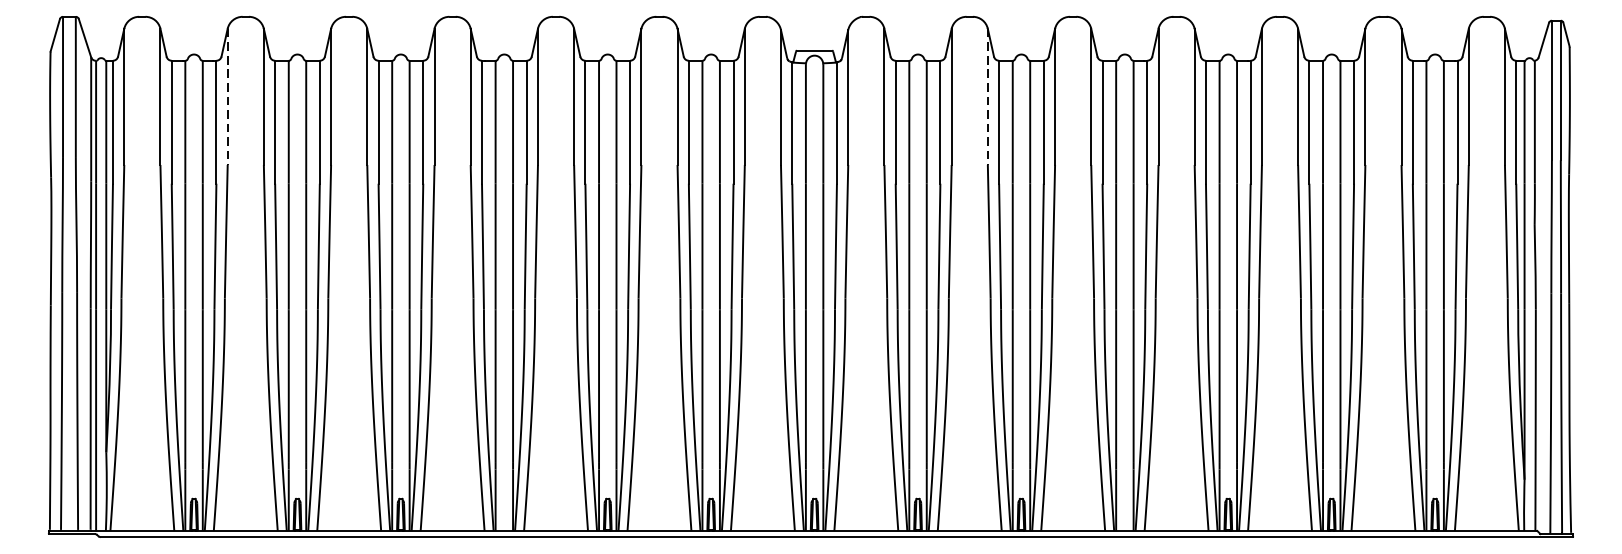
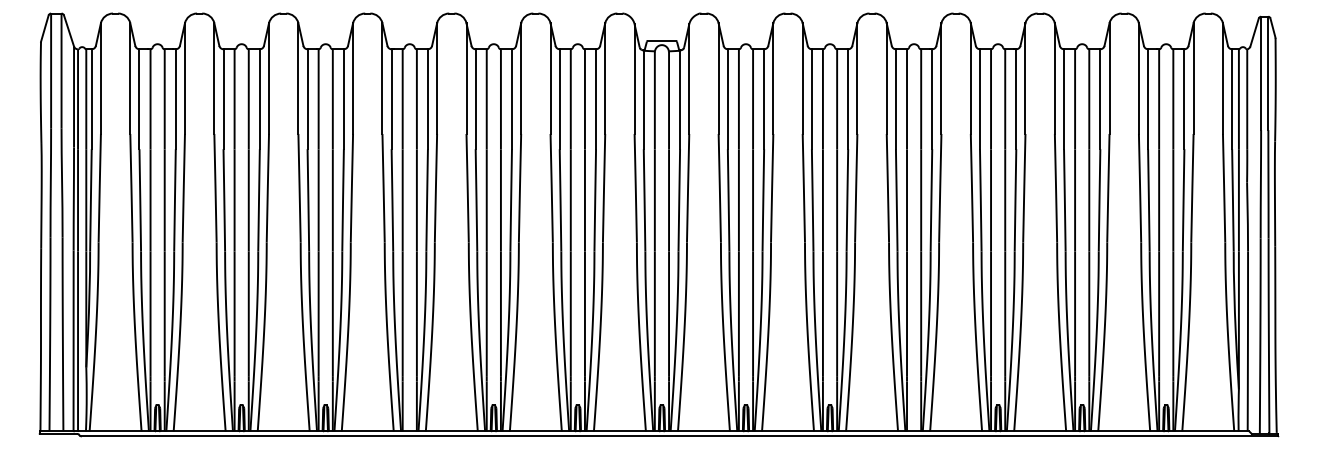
line: (227, 97) -> (184, 79), dashed -> solid
line: (987, 97) -> (802, 79), dashed -> solid

